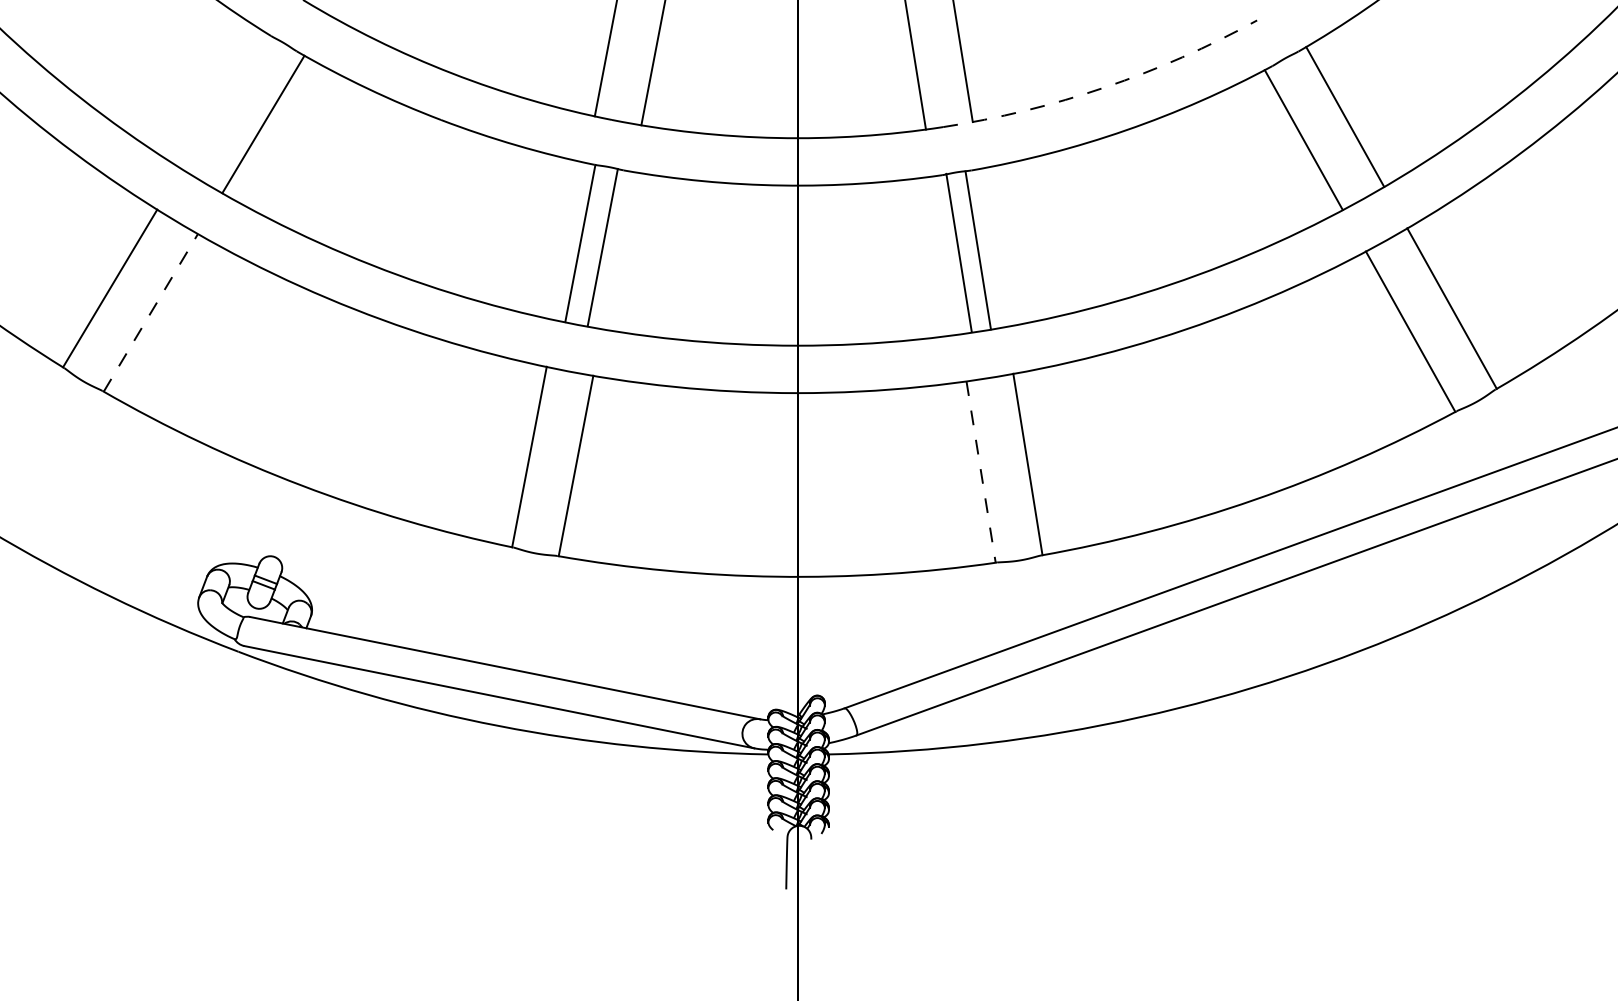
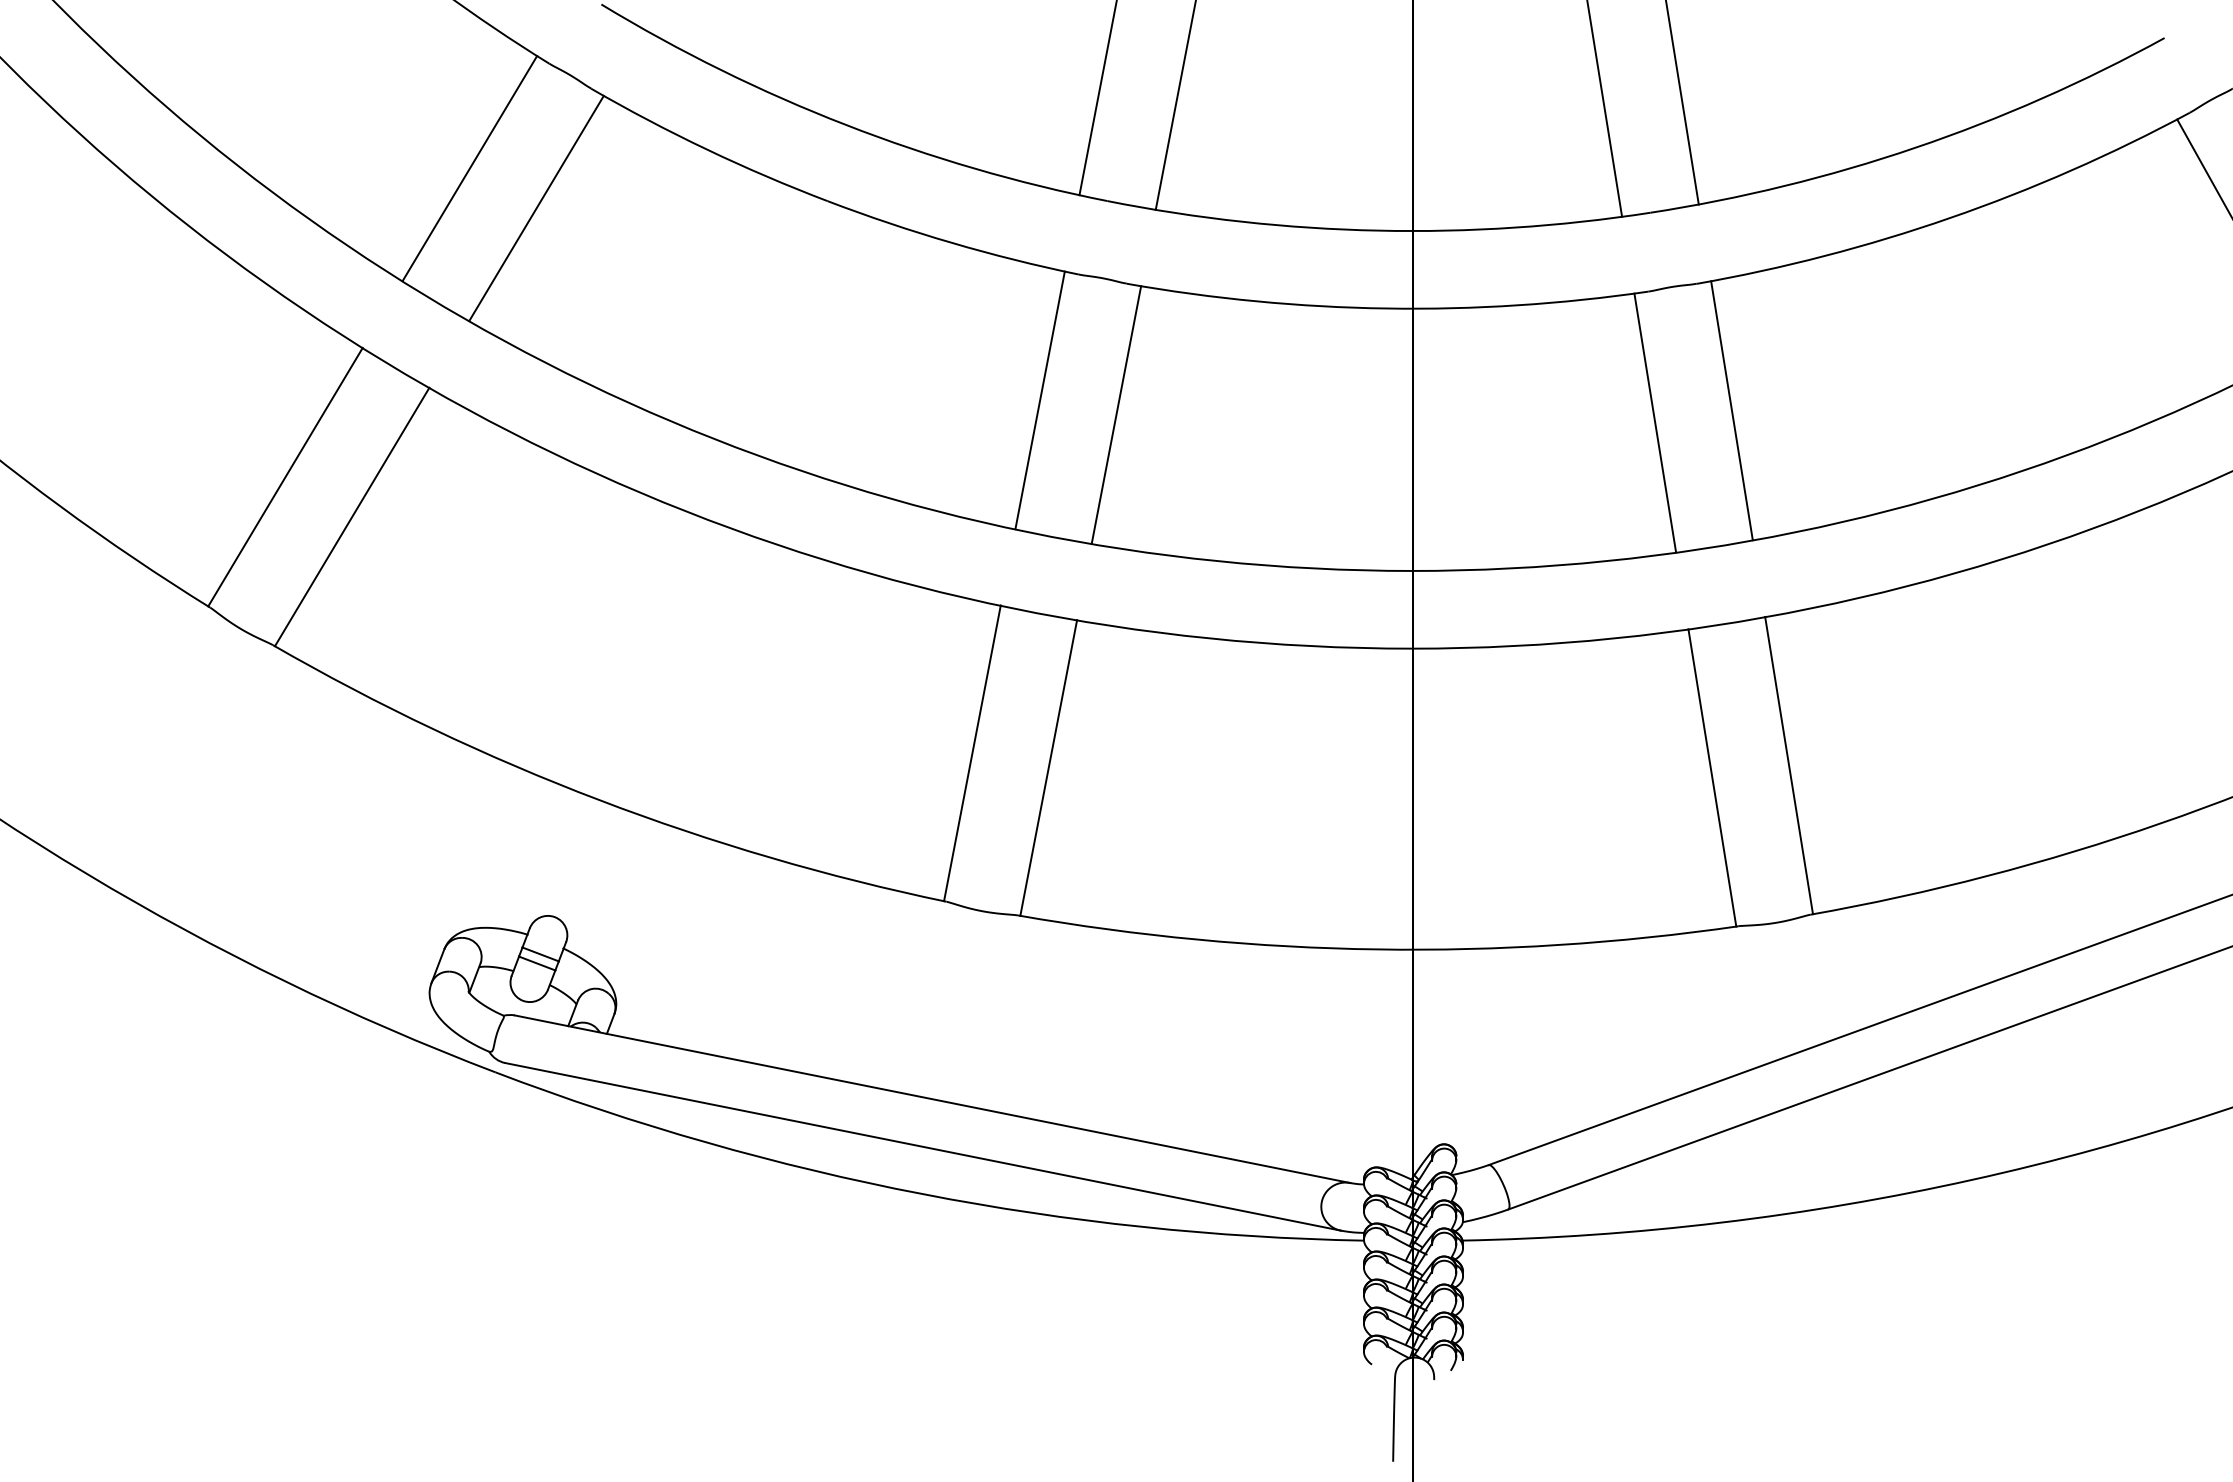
arc: (1104, 87) -> (1914, 147), dashed -> solid
line: (222, 99) -> (469, 167), added
line: (580, 243) -> (1116, 414), moved
line: (602, 247) -> (1039, 400), moved
line: (977, 250) -> (1654, 423), moved
line: (958, 252) -> (1731, 410), moved
line: (150, 312) -> (351, 516), dashed -> solid
line: (981, 472) -> (1713, 778), dashed -> solid

